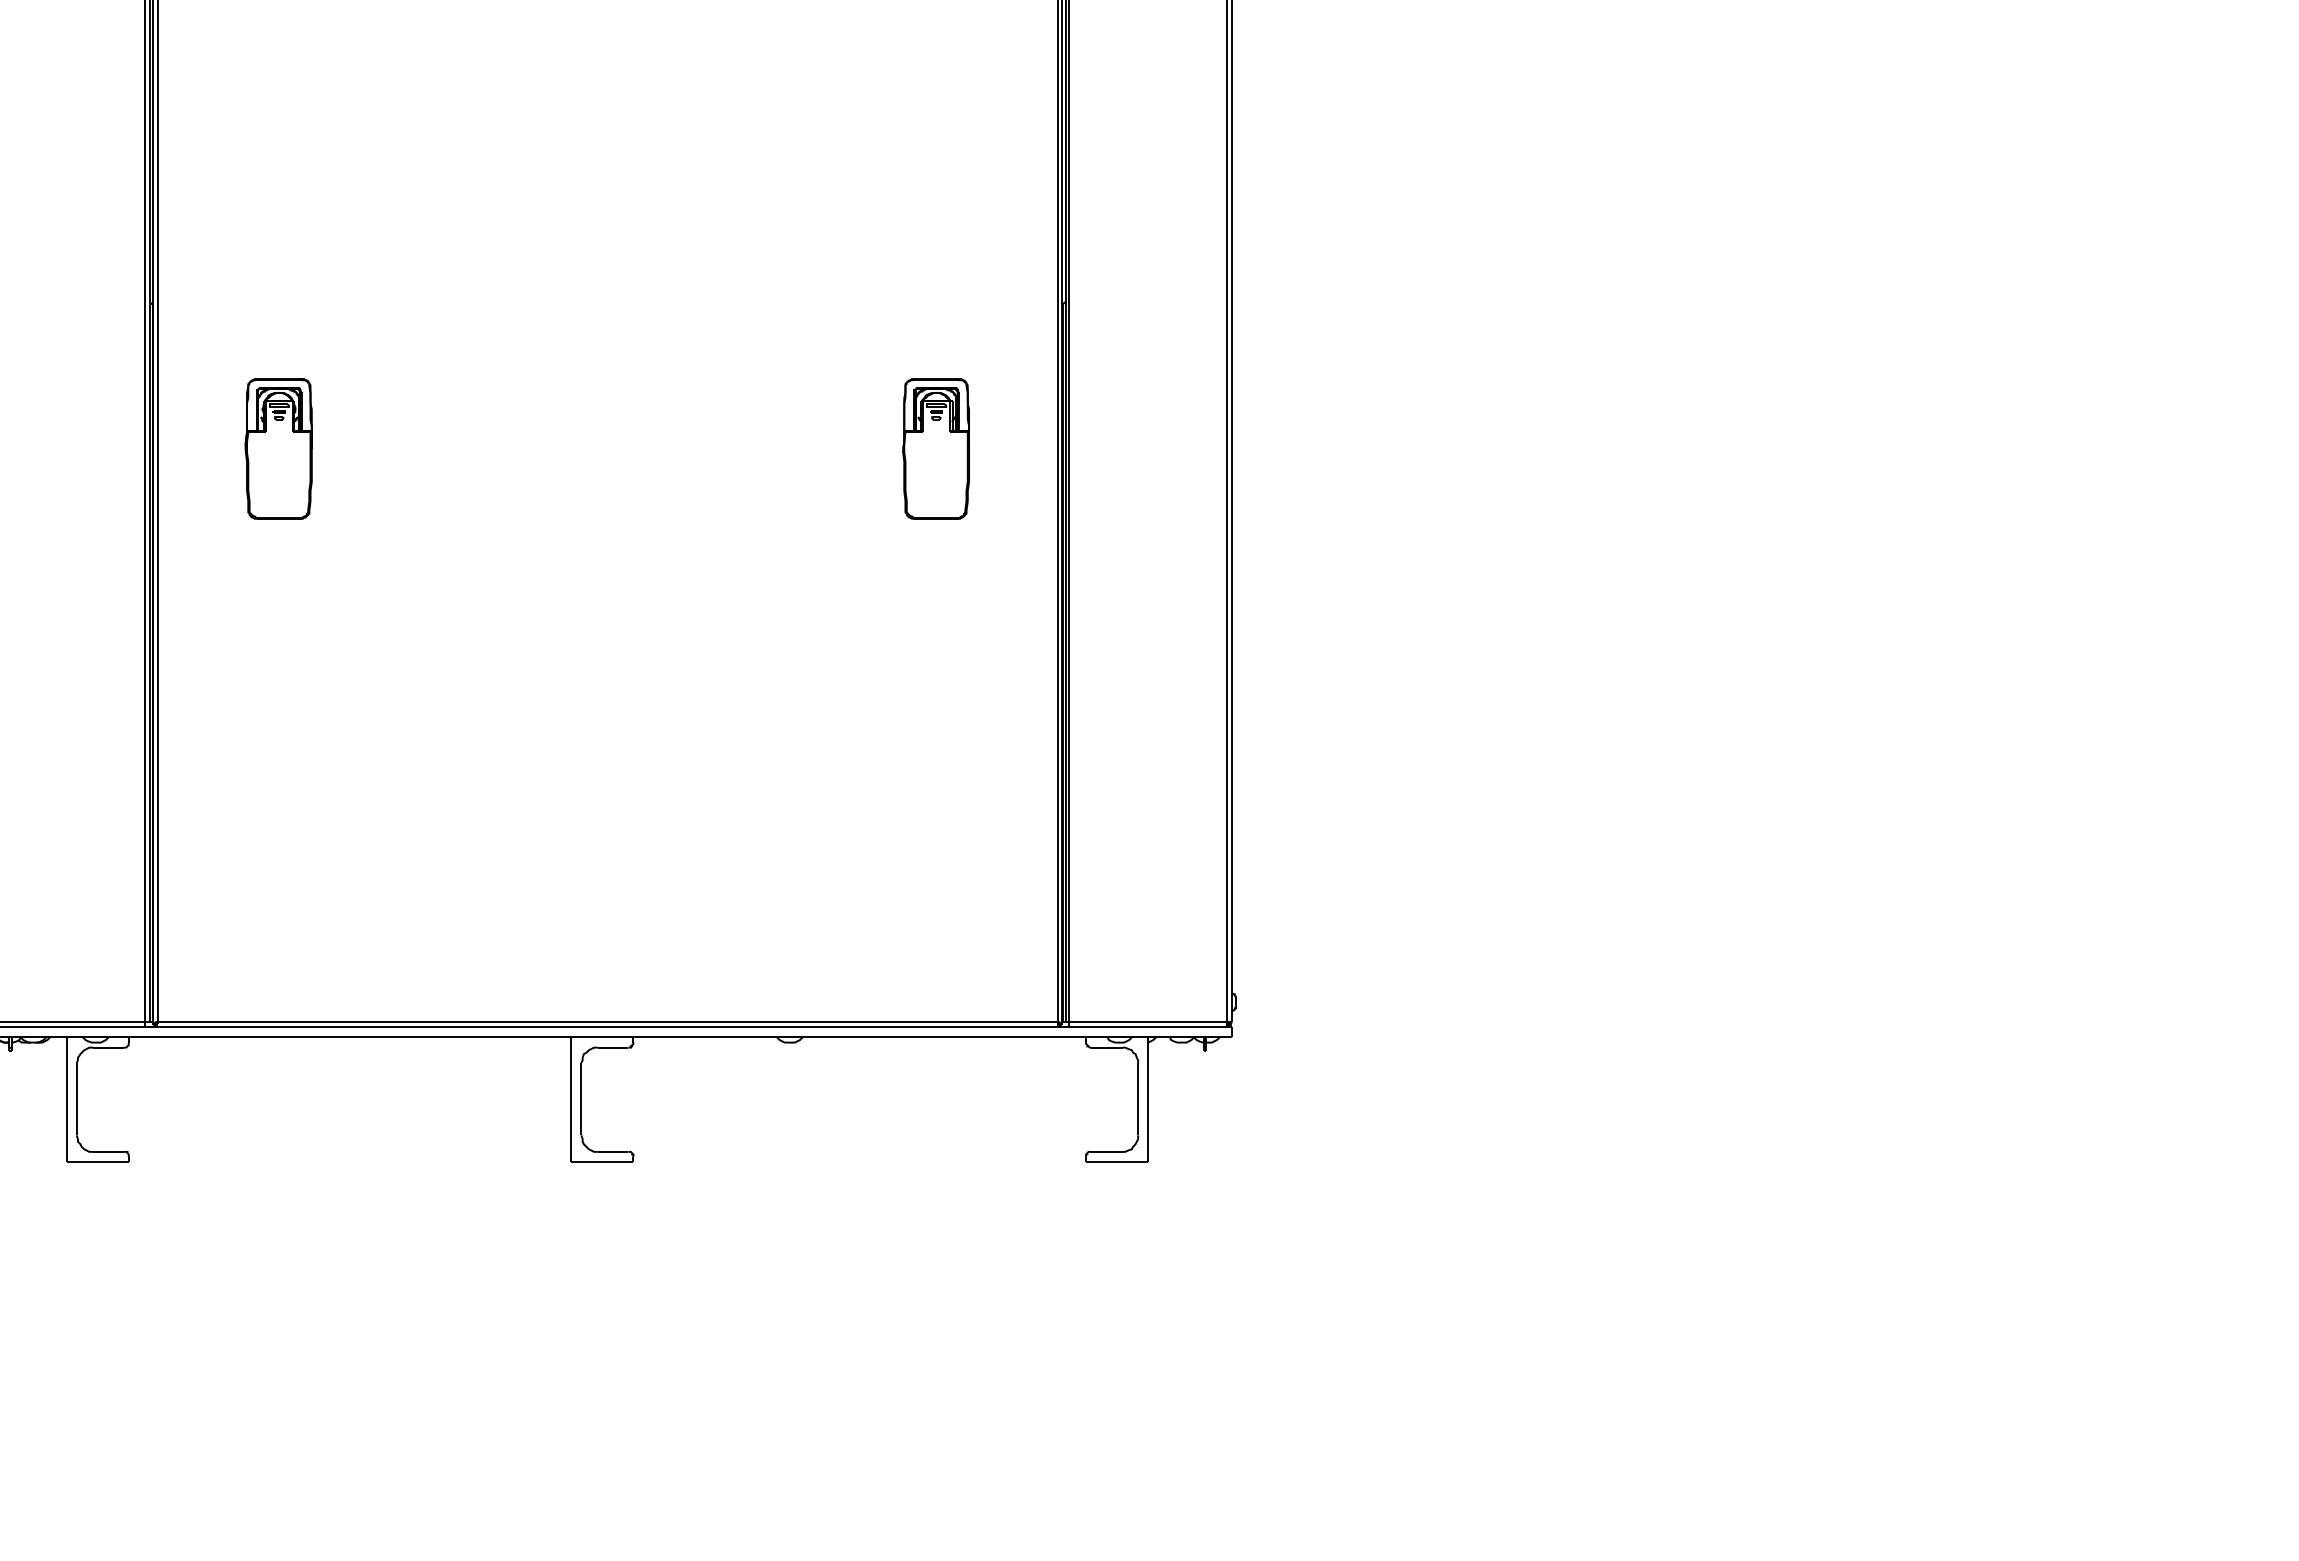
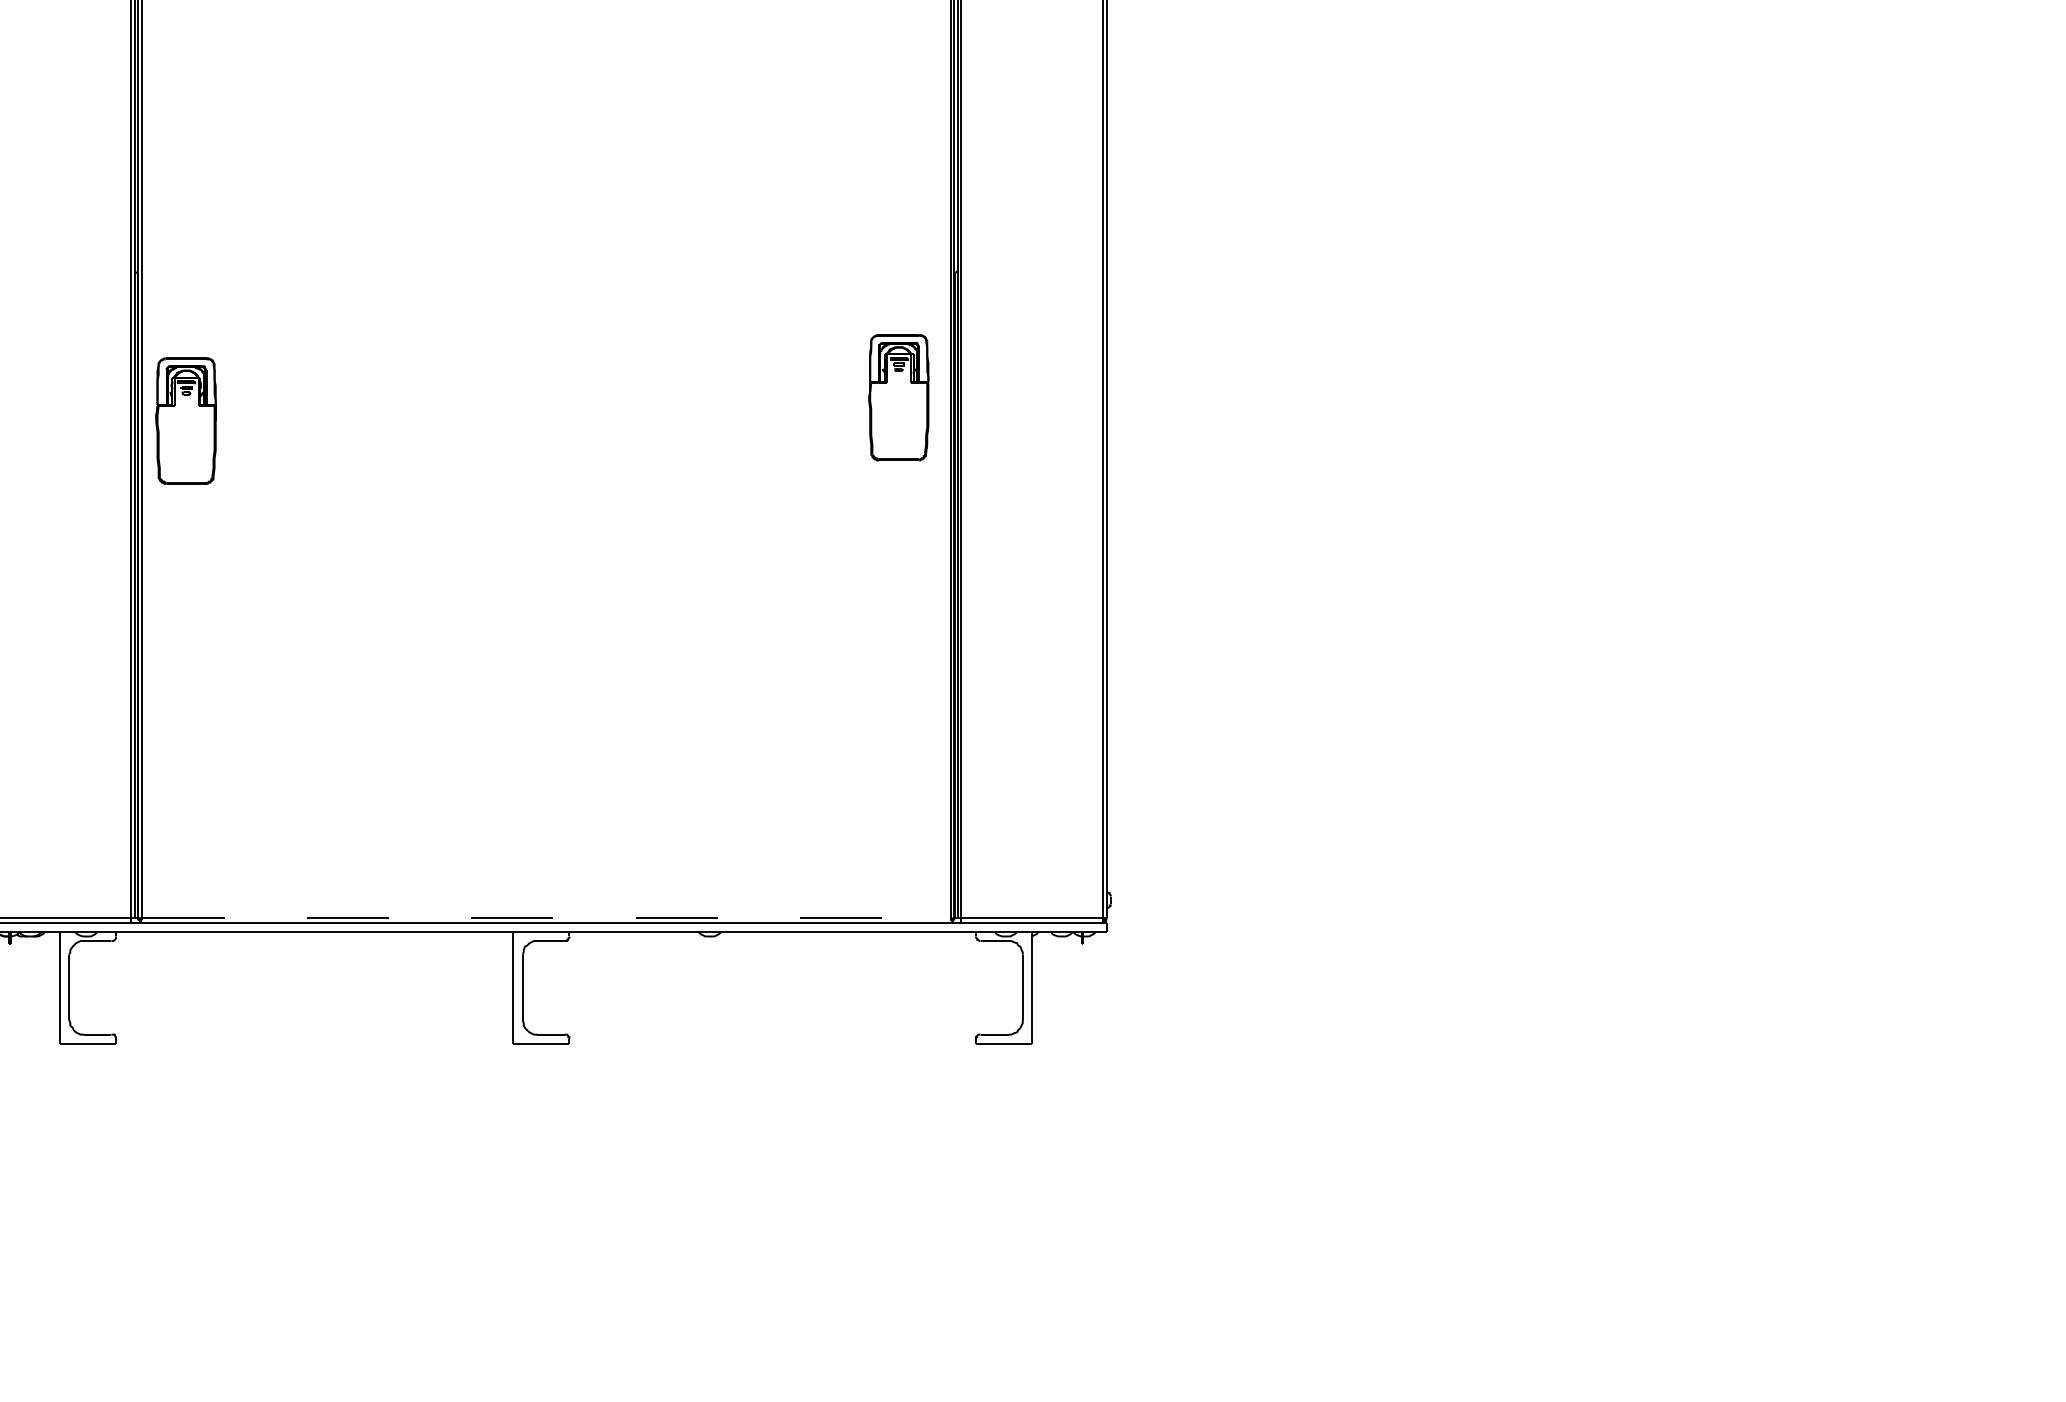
part: (278, 448) -> (185, 420), moved
part: (935, 448) -> (898, 397), moved
line: (608, 1022) -> (546, 918), solid -> dashed

